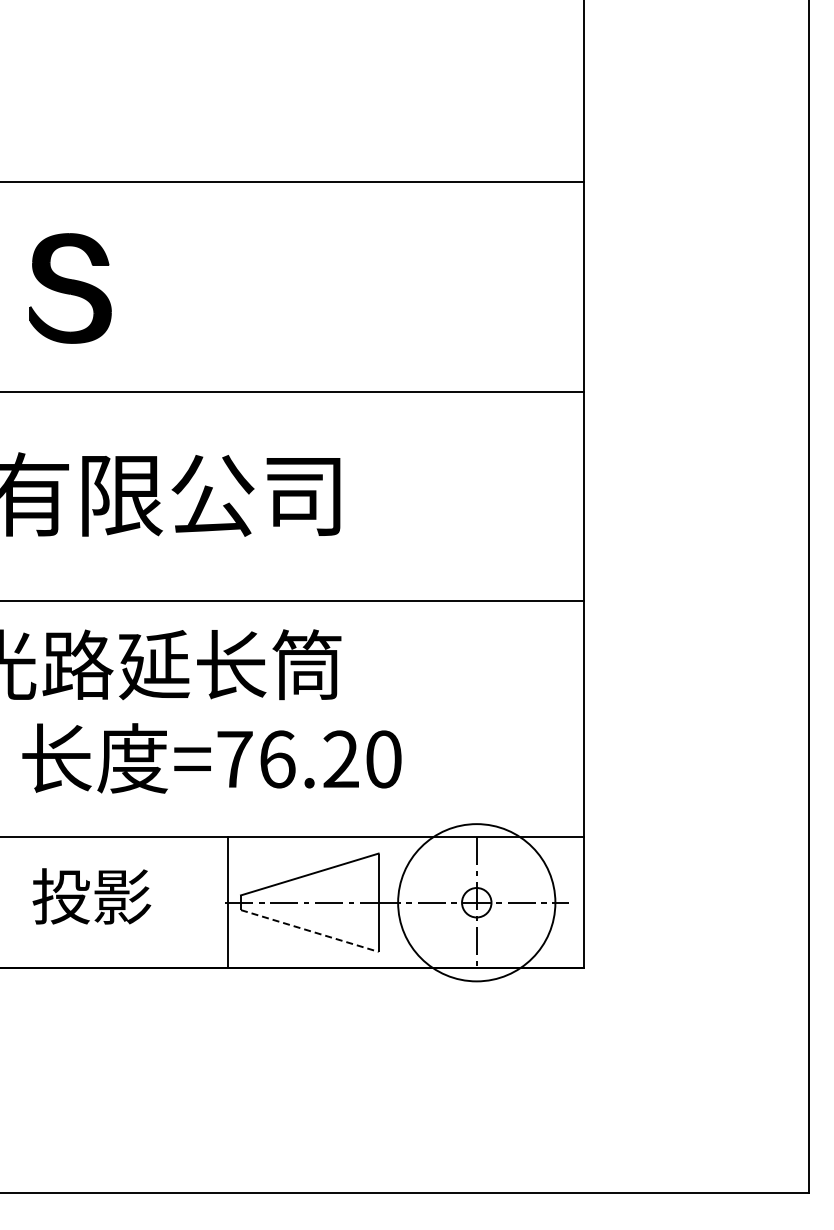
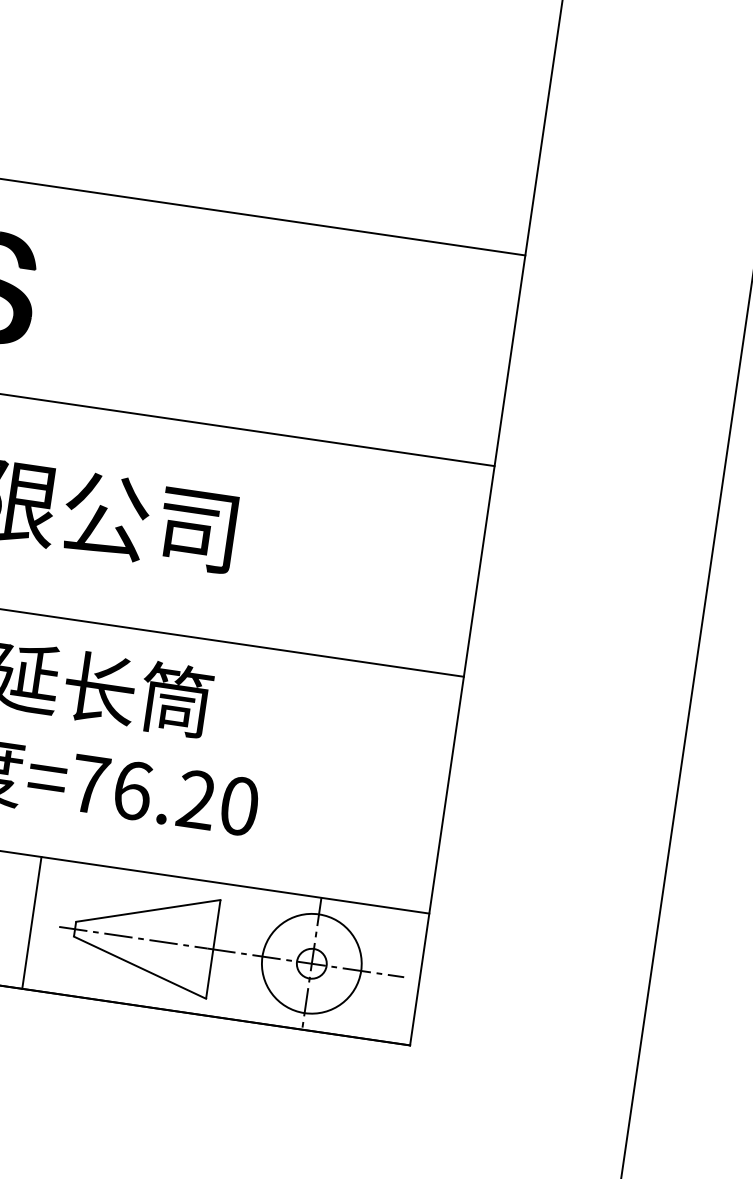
line: (228, 902) -> (32, 922), moved
circle: (476, 902) -> (311, 963), size x0.62
line: (309, 931) -> (139, 968), dashed -> solid

